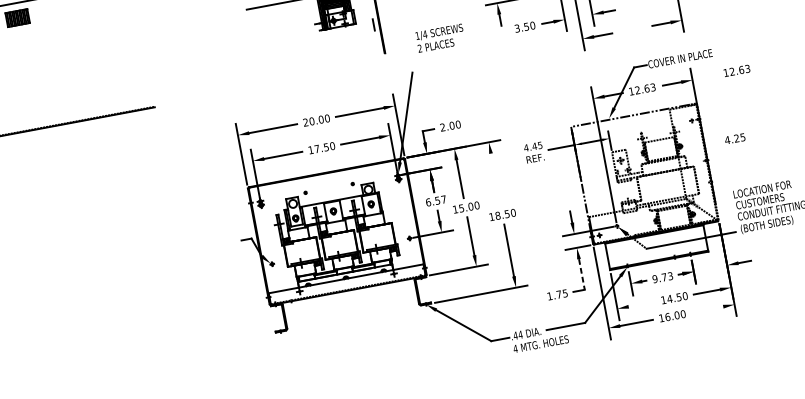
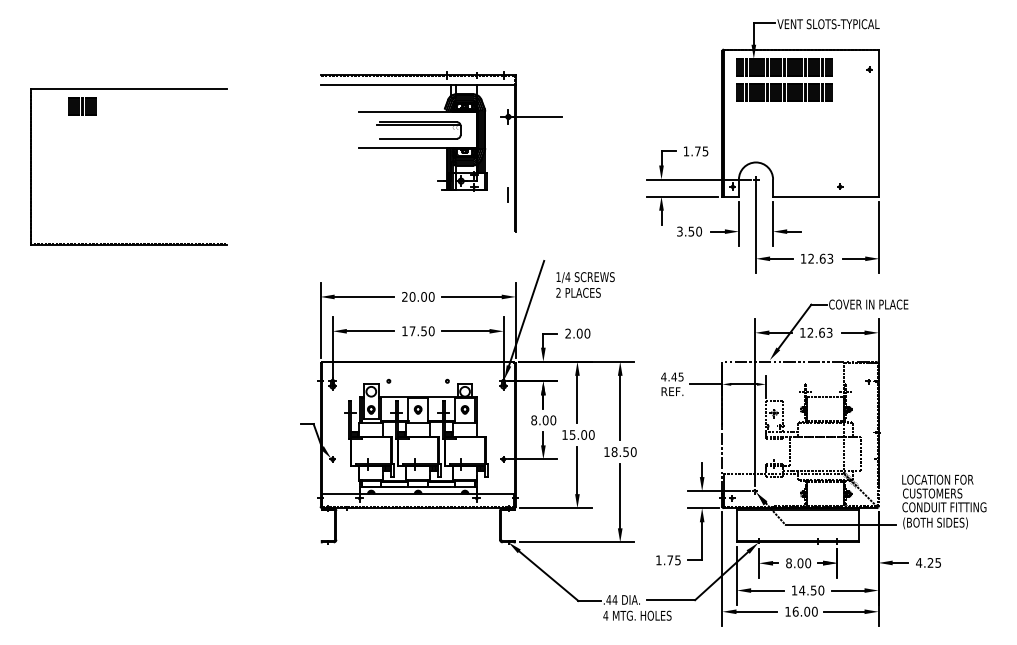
text: (440, 37) -> (585, 284), moved
text: (737, 70) -> (817, 258), moved
text: (735, 138) -> (928, 562), moved
line: (496, 179) -> (620, 407), added
text: (435, 201) -> (543, 420), 6.57 -> 8.00
line: (582, 274) -> (702, 541), dashed -> solid
text: (662, 277) -> (798, 563), 9.73 -> 8.00
line: (641, 304) -> (767, 590), added
line: (706, 309) -> (843, 611), added

